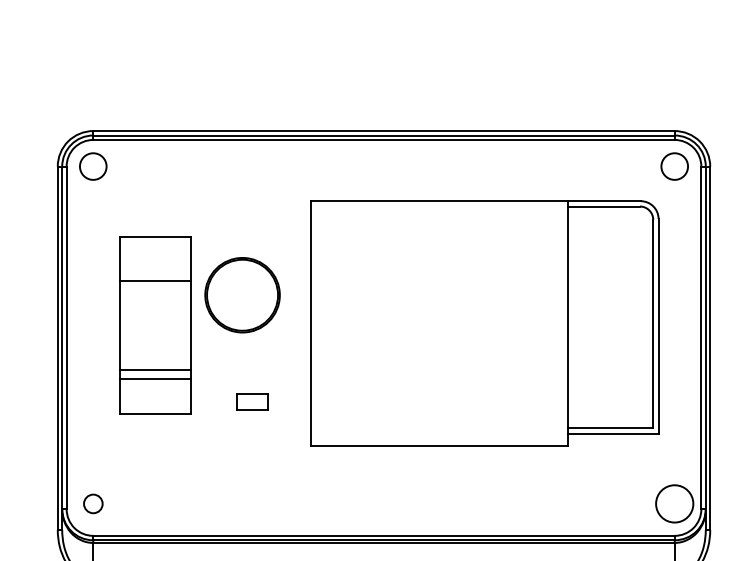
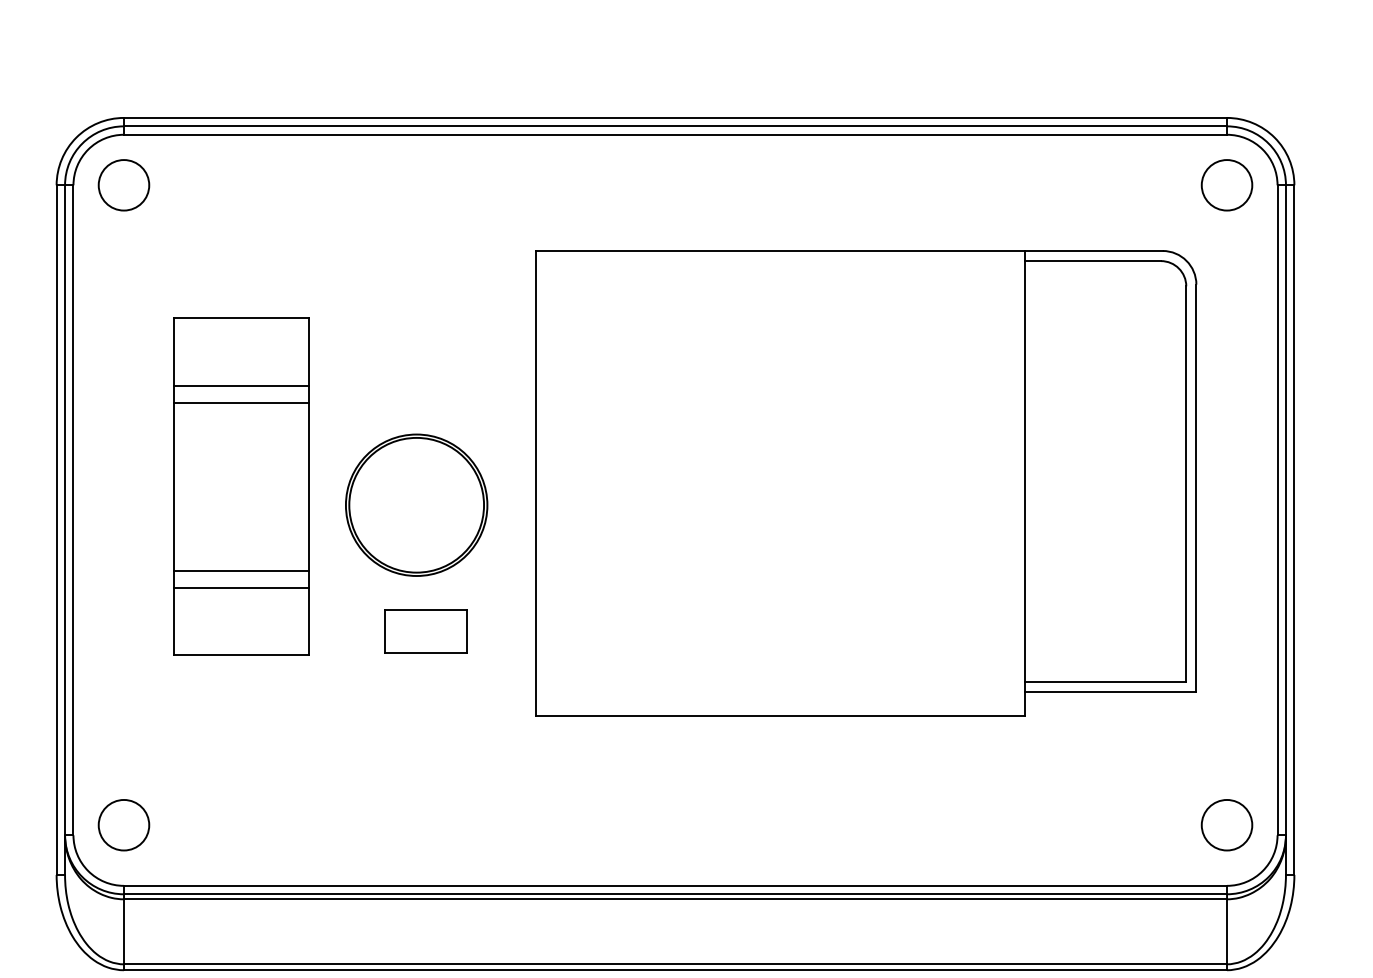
line: (154, 272) -> (240, 386), added
part: (242, 295) -> (416, 505), moved
part: (252, 401) -> (426, 630), size x1.43
circle: (93, 503) -> (124, 824), size x1.43
circle: (674, 503) -> (1226, 824), size x0.71

